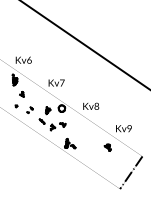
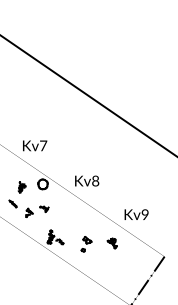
part: (90, 148) -> (86, 244), added

